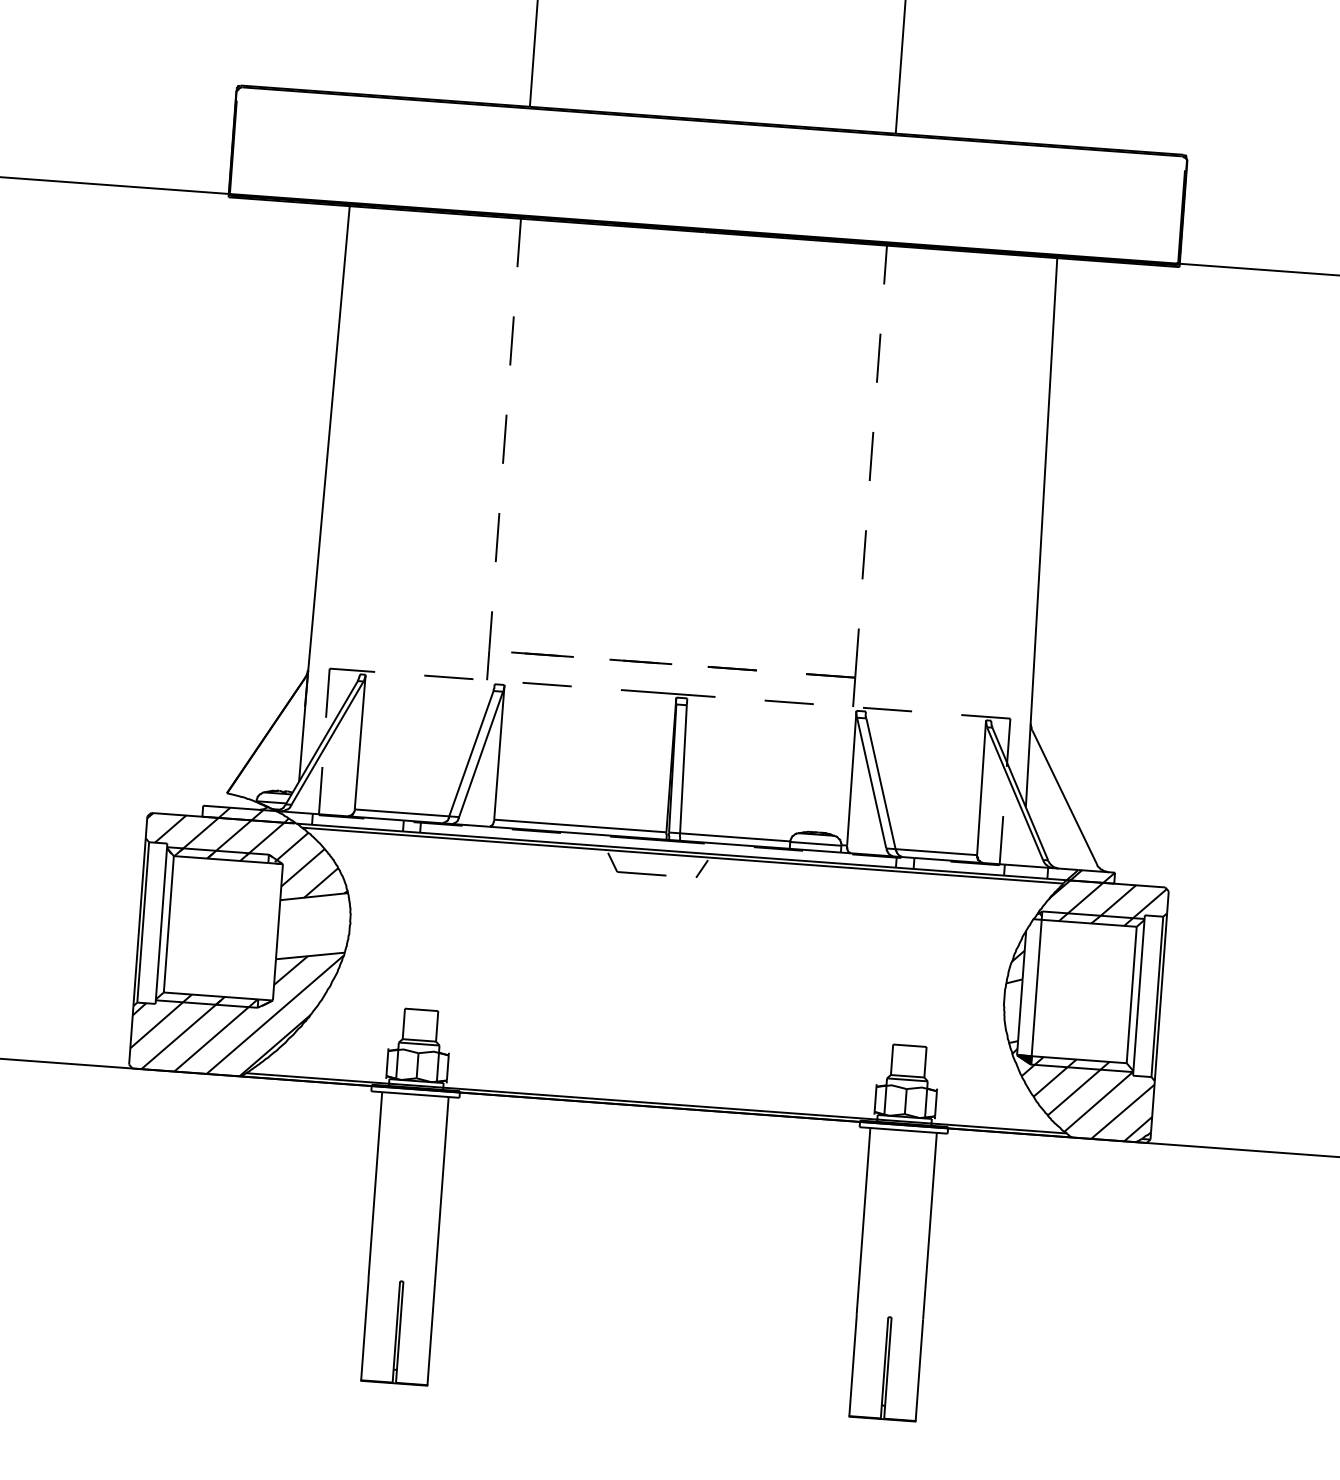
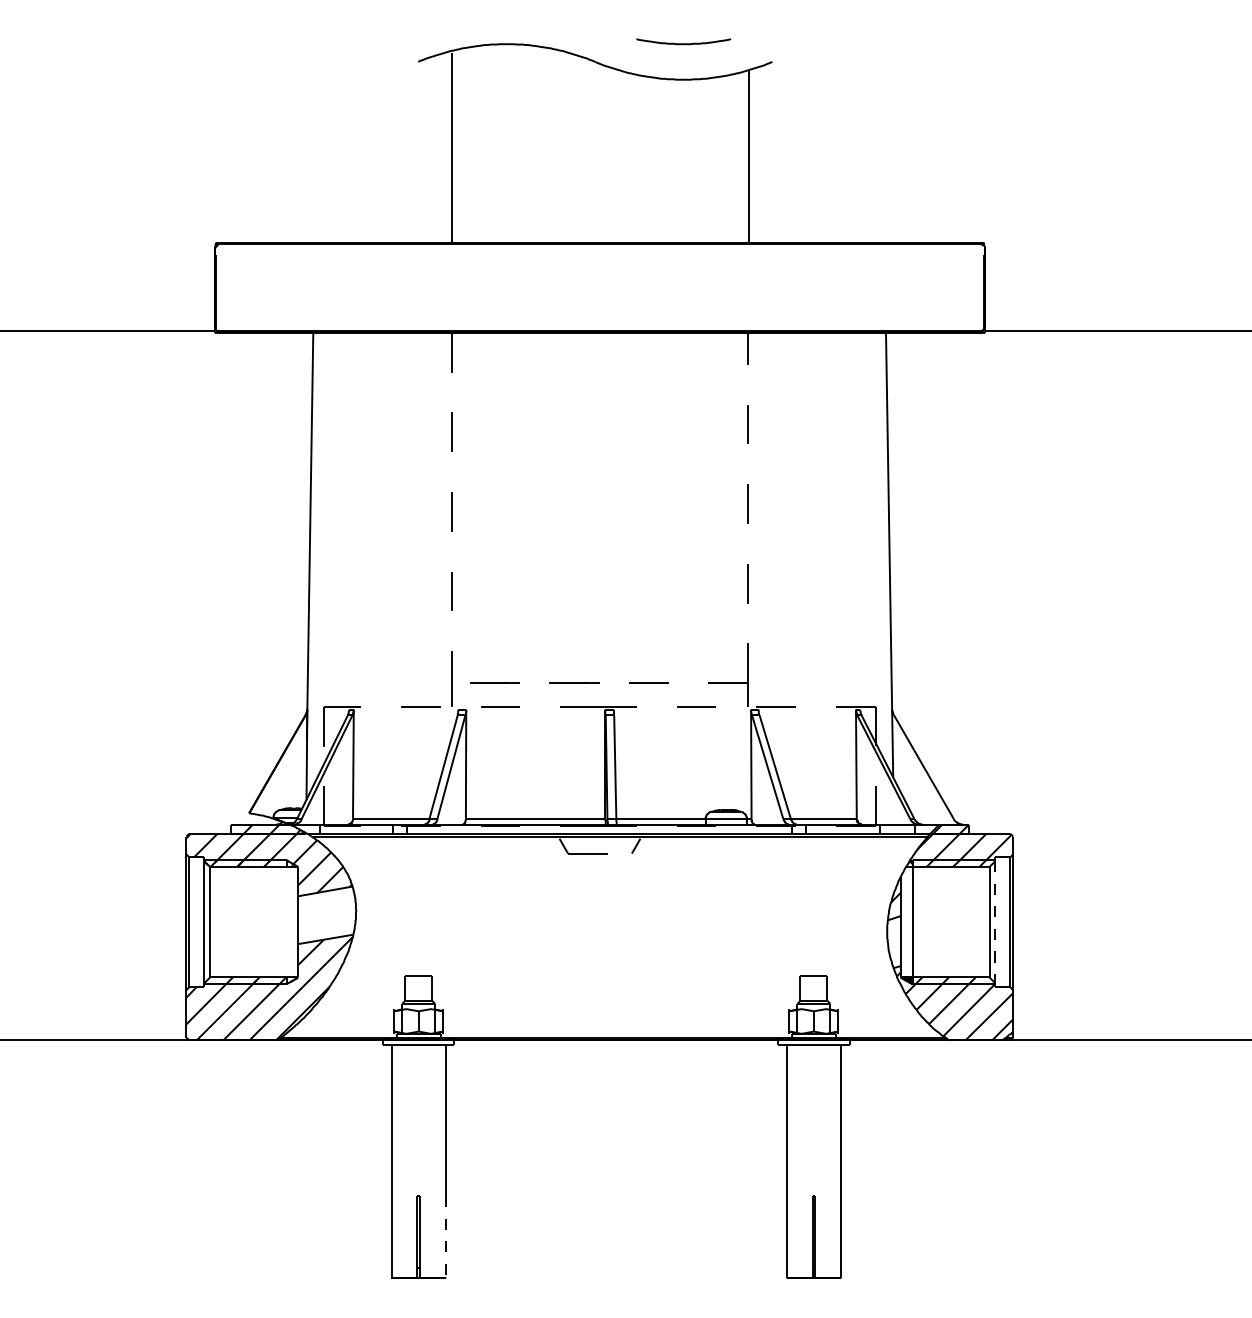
line: (1139, 995) -> (995, 922), solid -> dashed
line: (431, 1335) -> (445, 1237), solid -> dashed

